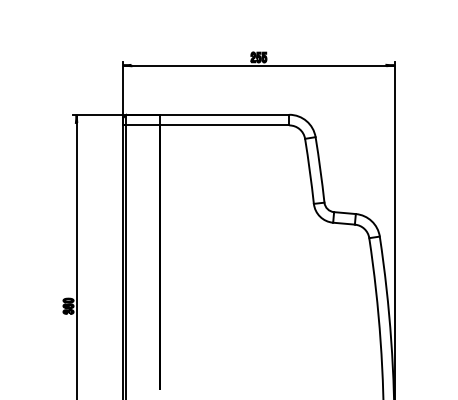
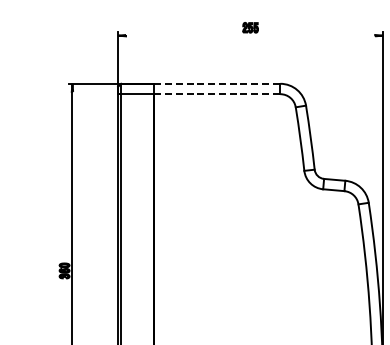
line: (258, 65) -> (250, 35), removed
line: (225, 114) -> (217, 83), solid -> dashed
line: (225, 125) -> (217, 94), solid -> dashed

